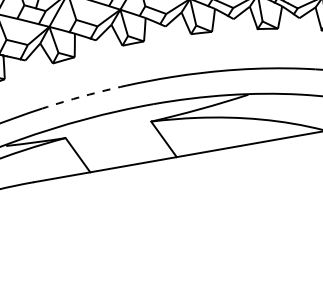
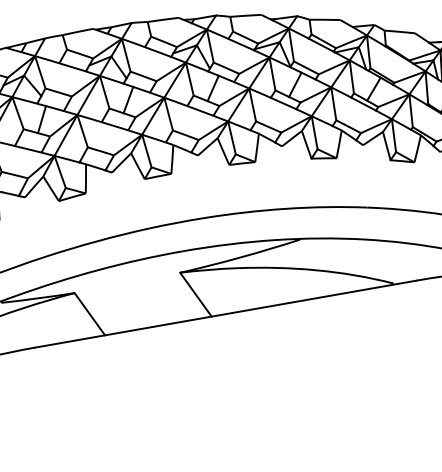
arc: (84, 96) -> (97, 241), dashed -> solid

